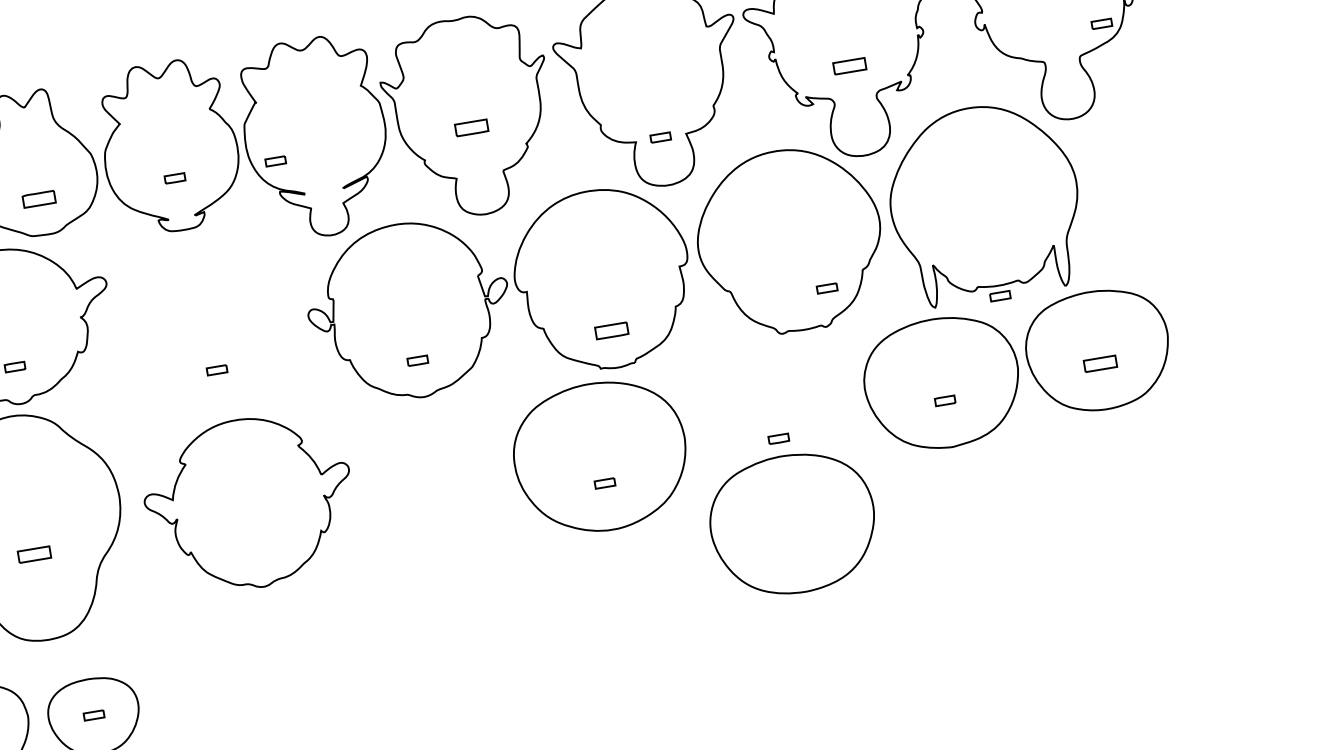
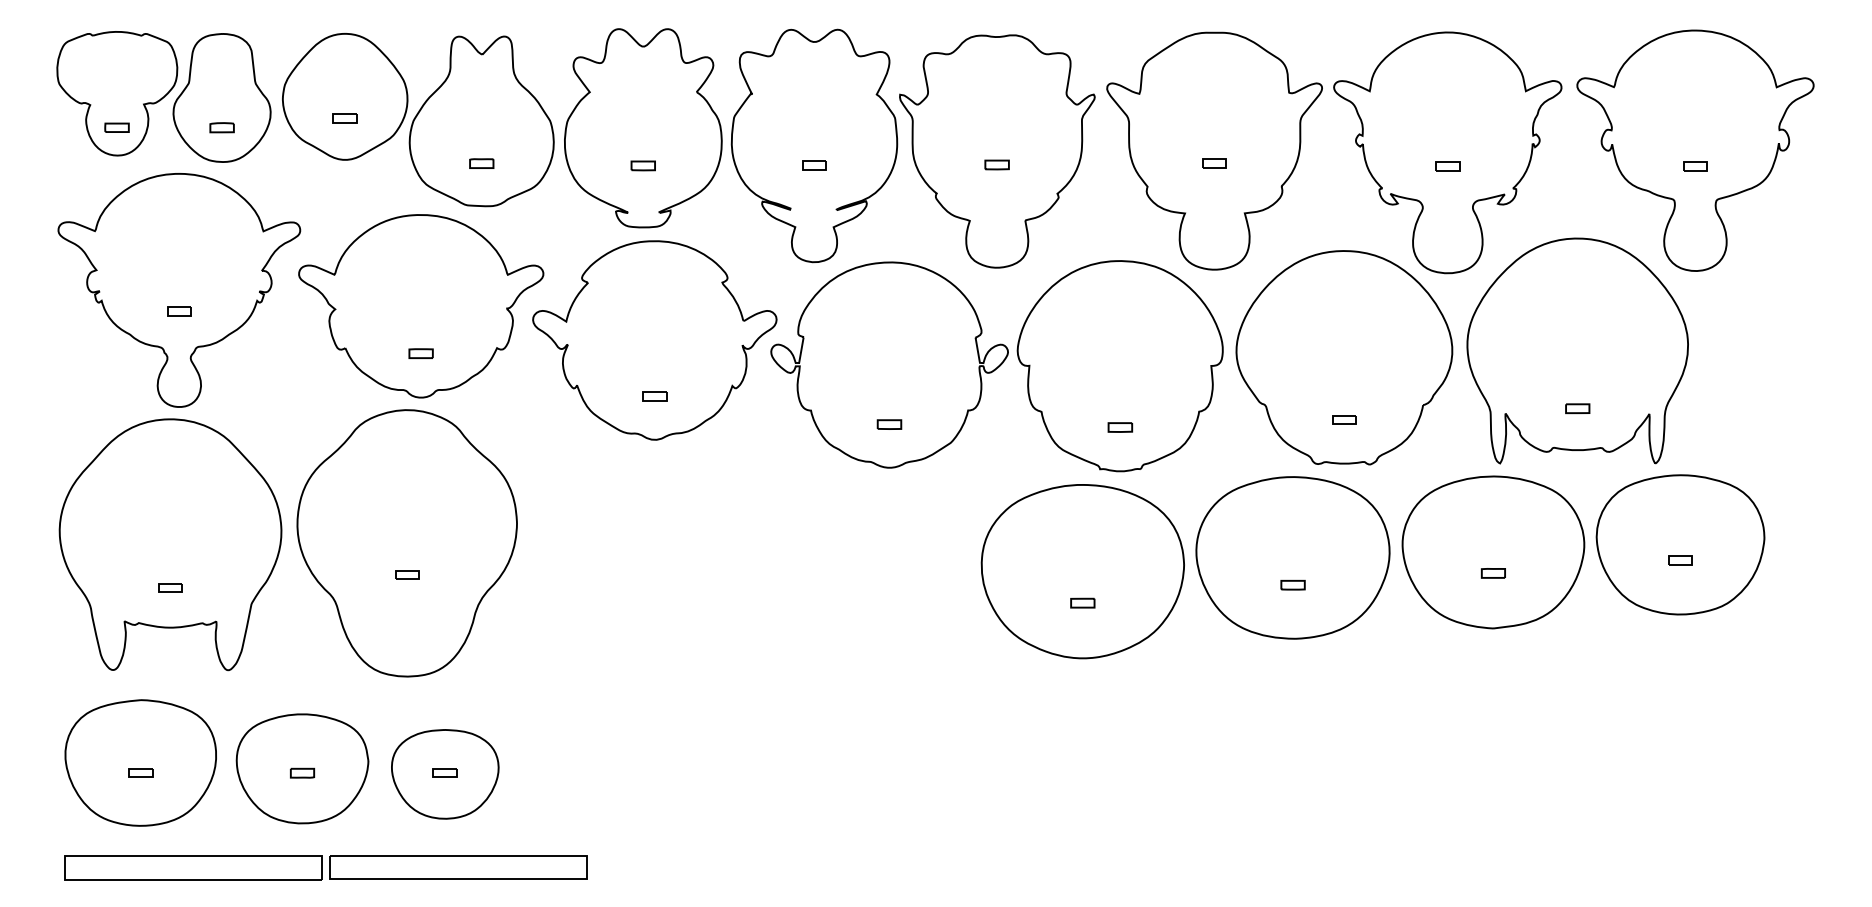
part: (1102, 23) -> (1695, 166), moved
part: (849, 66) -> (1447, 166), size x0.62
part: (471, 127) -> (996, 164), size x0.62
part: (660, 137) -> (1214, 163), moved
part: (275, 161) -> (814, 165), moved
part: (39, 199) -> (481, 163), size x0.62
part: (827, 287) -> (1344, 419), moved
part: (1000, 296) -> (1577, 408), moved
part: (611, 330) -> (1120, 427), size x0.62
part: (1100, 363) -> (1680, 560), size x0.62
part: (249, 503) -> (654, 340), moved
part: (792, 523) -> (1292, 557), moved
part: (34, 554) -> (407, 574), size x0.62

